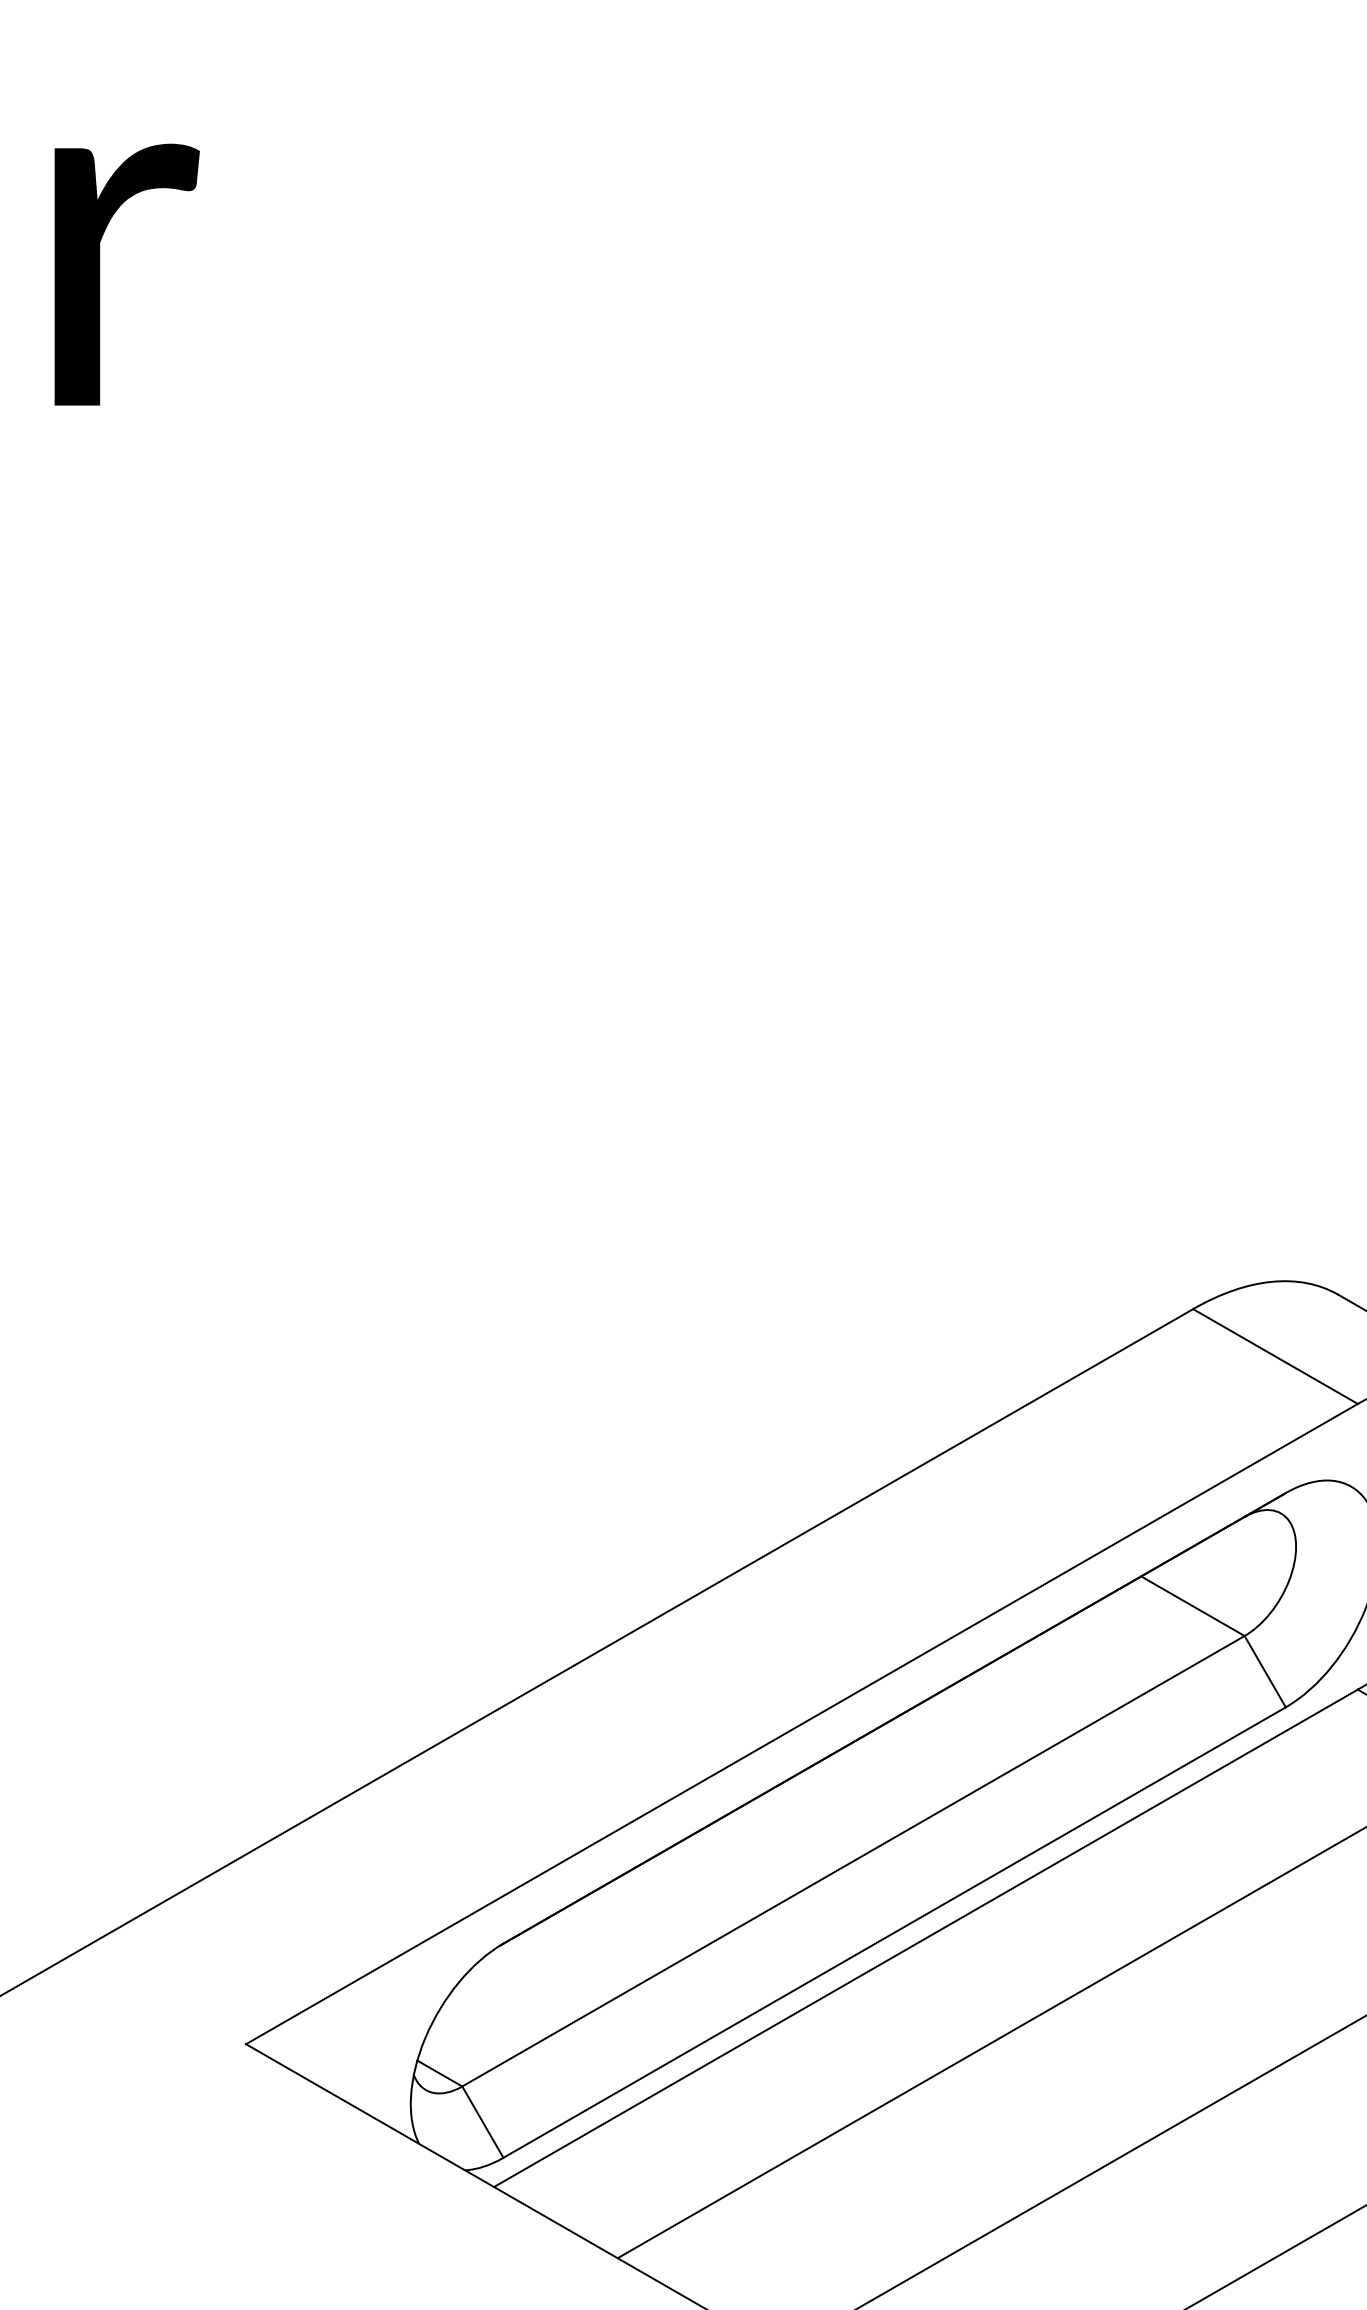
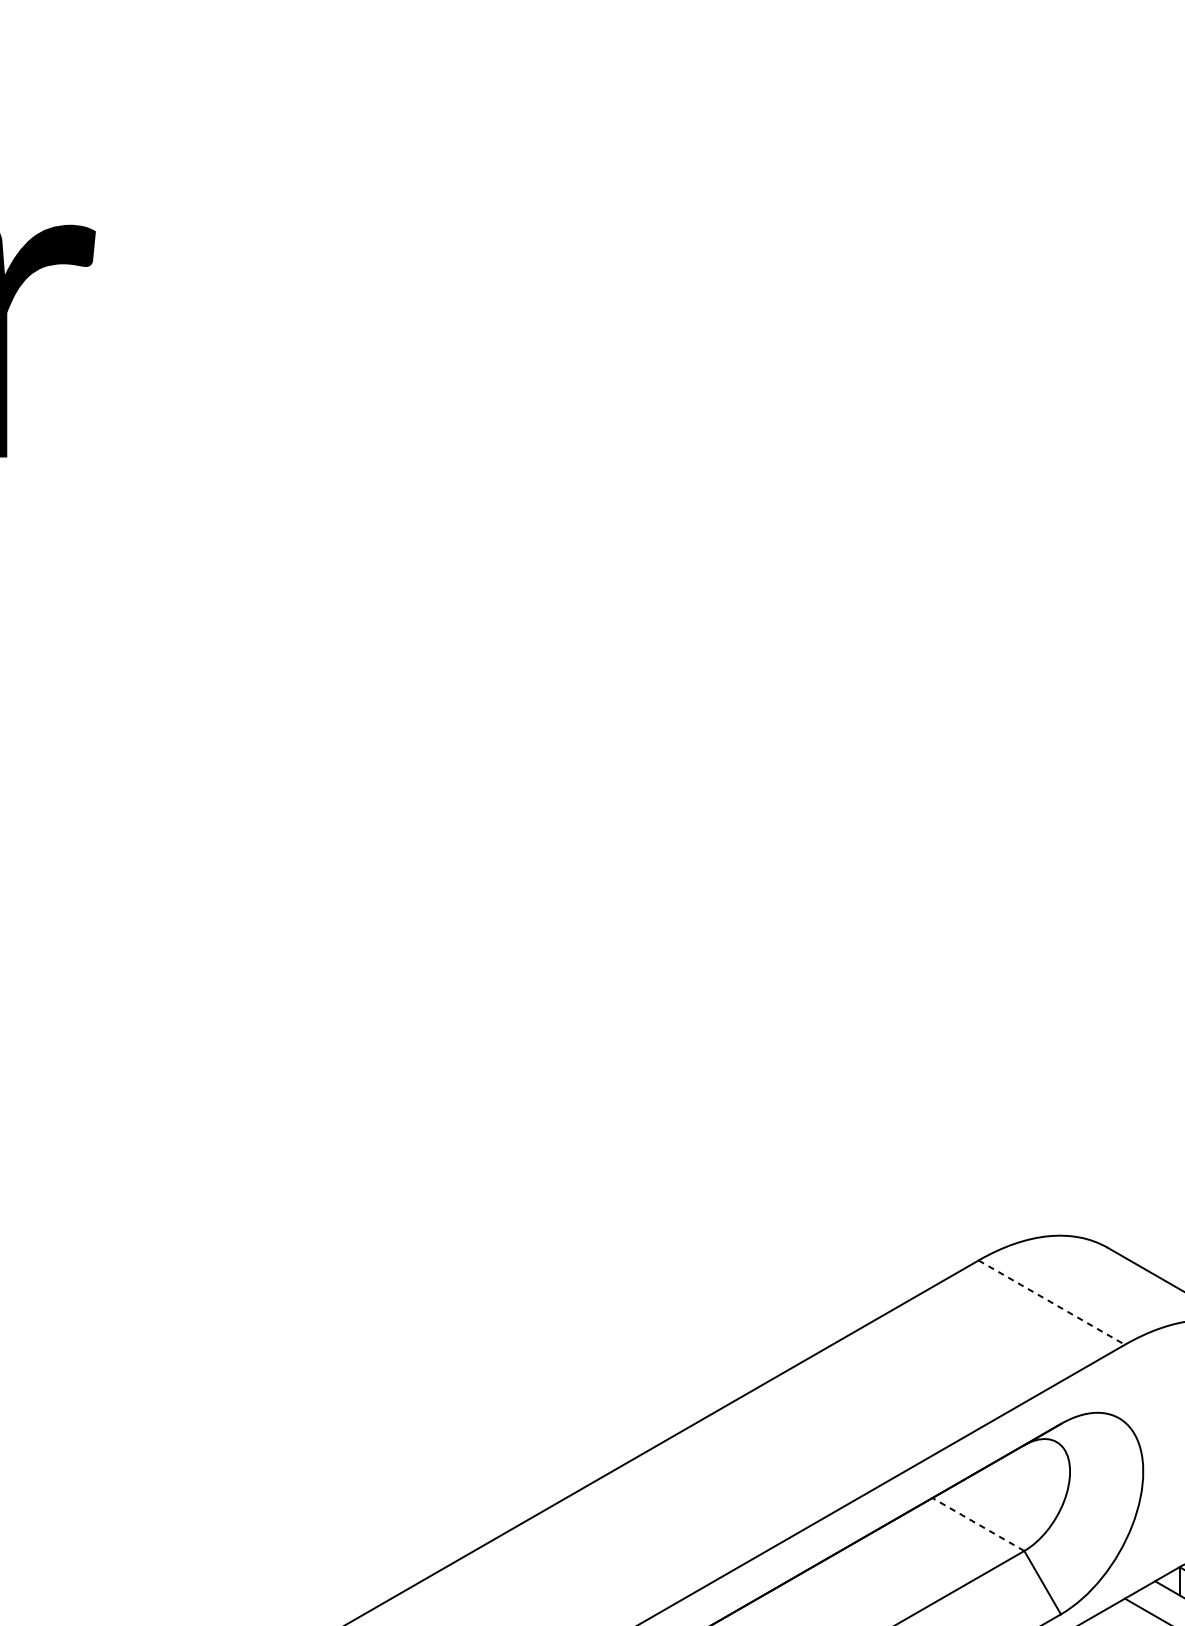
line: (1275, 1356) -> (1051, 1302), solid -> dashed
line: (1192, 1606) -> (978, 1524), solid -> dashed

